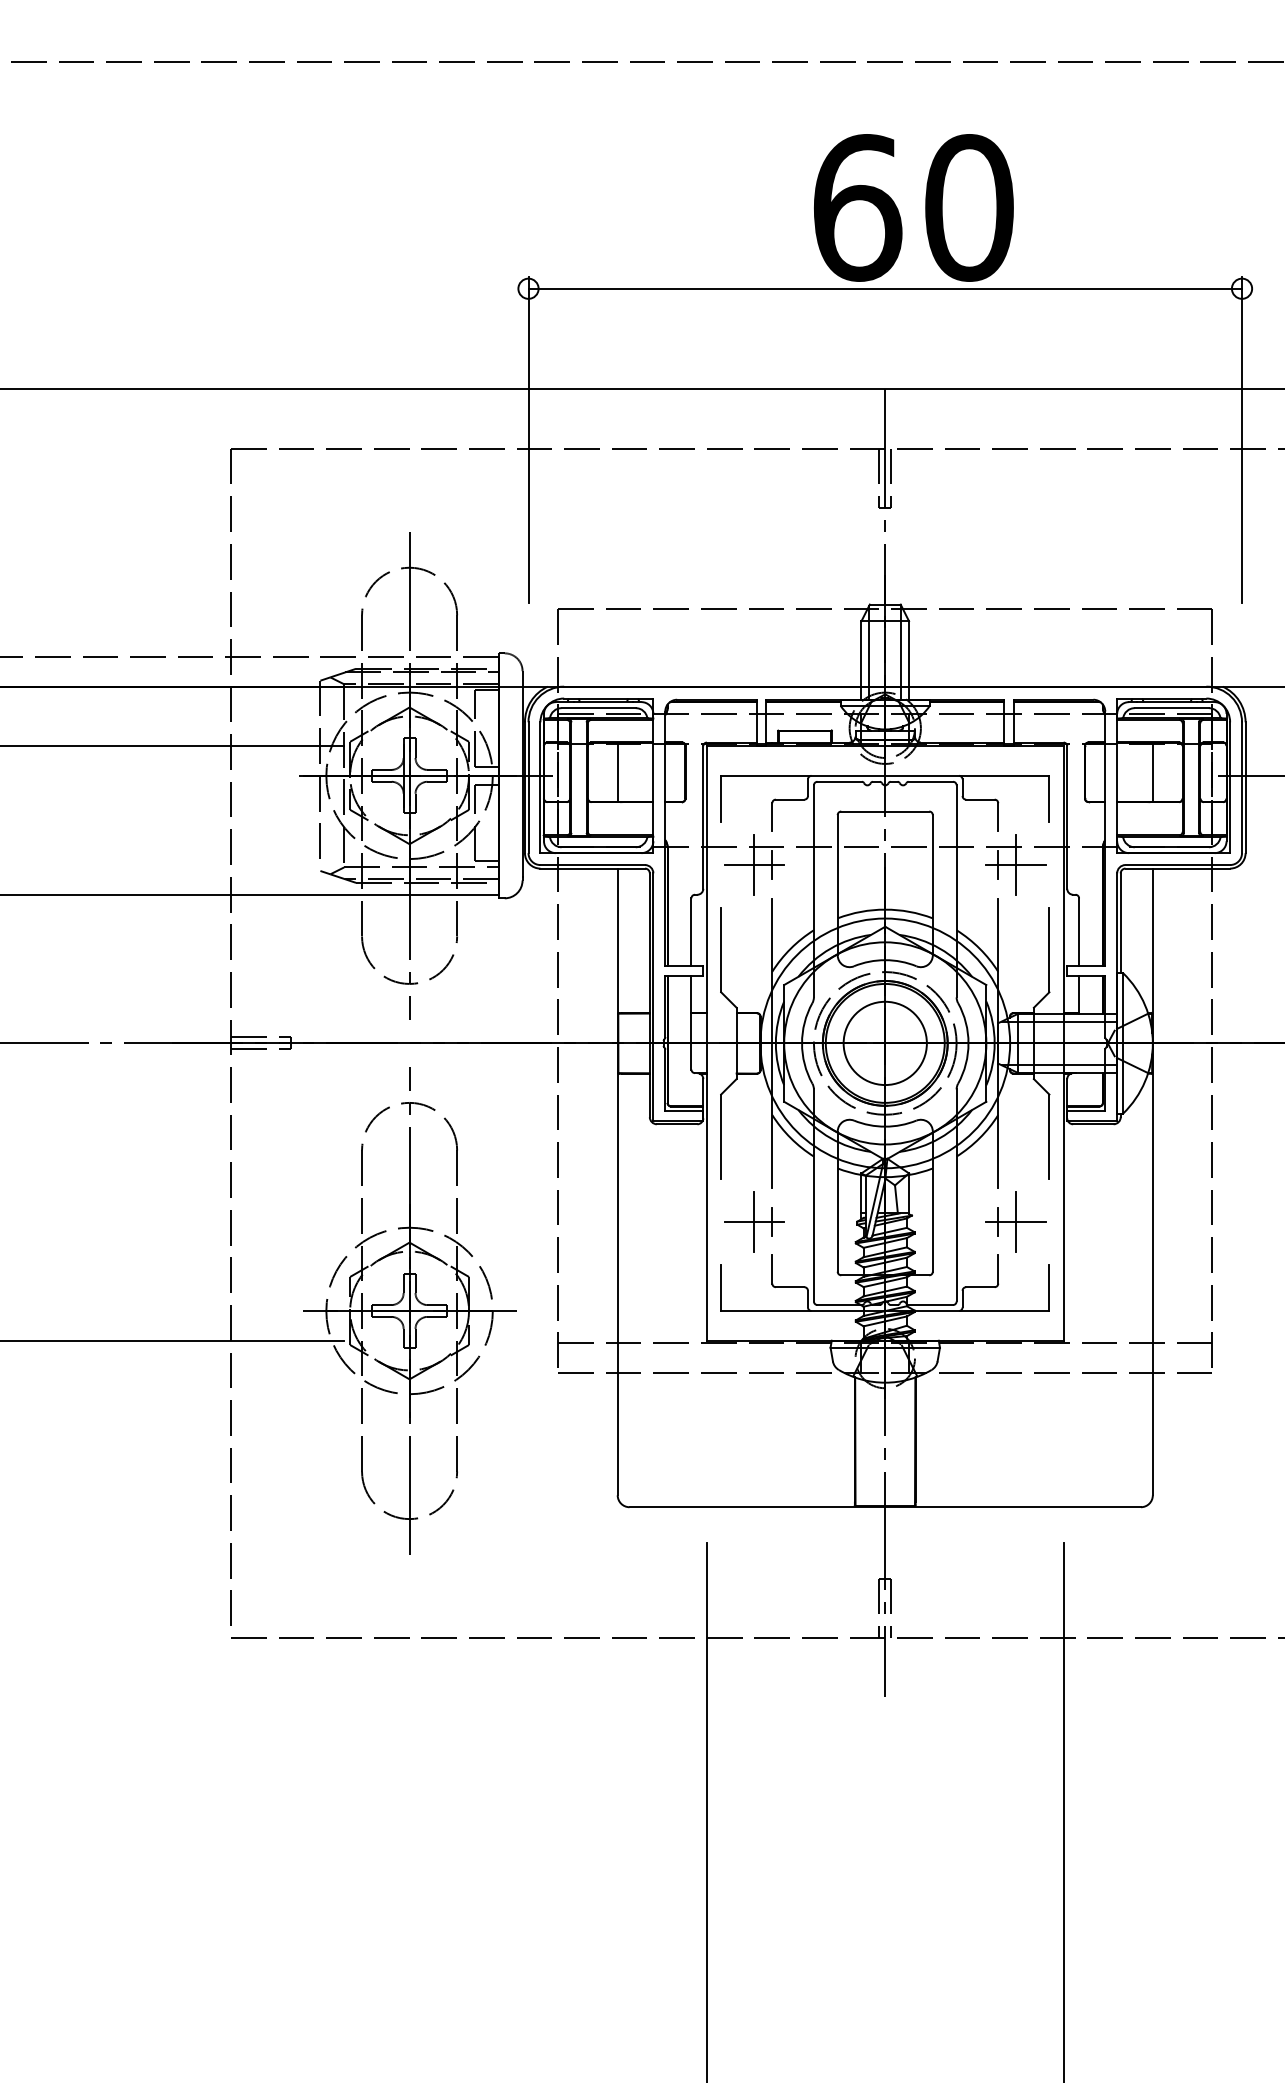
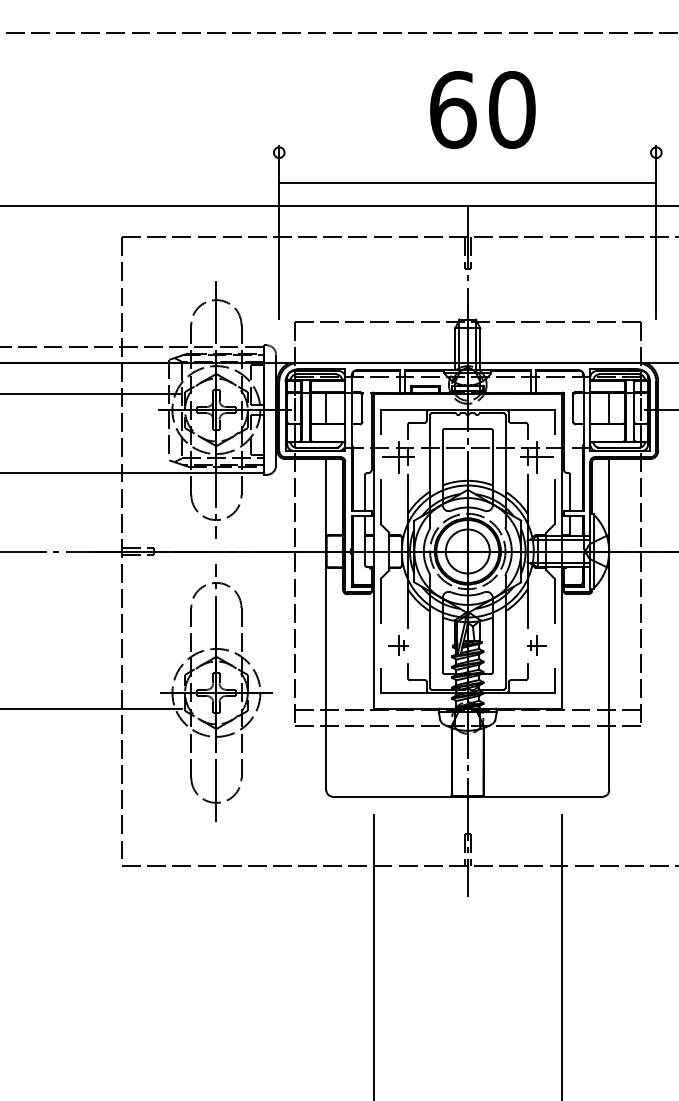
line: (884, 288) -> (467, 182), moved
part: (754, 1221) -> (398, 645), size x0.6
part: (1015, 1221) -> (536, 645), size x0.6

